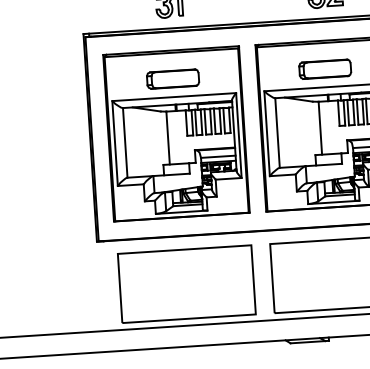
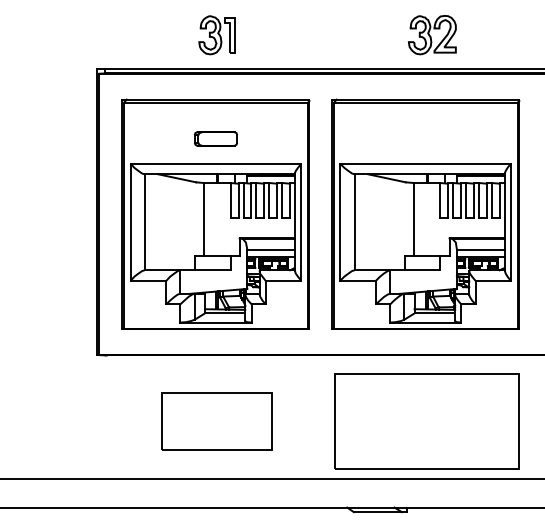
part: (325, 68) -> (425, 138), removed
part: (172, 78) -> (215, 138), size x0.6
part: (186, 284) -> (216, 421), size x0.6

